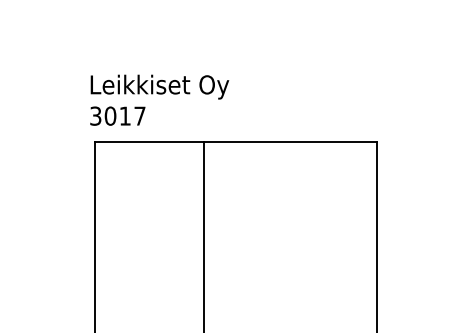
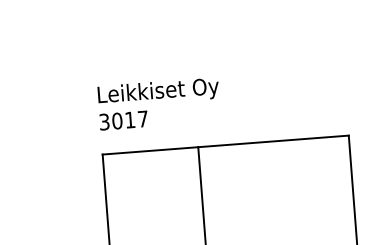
text: (159, 99) -> (159, 103), moved

